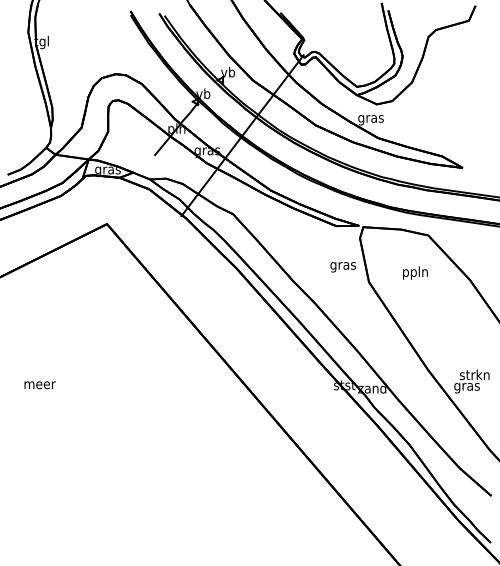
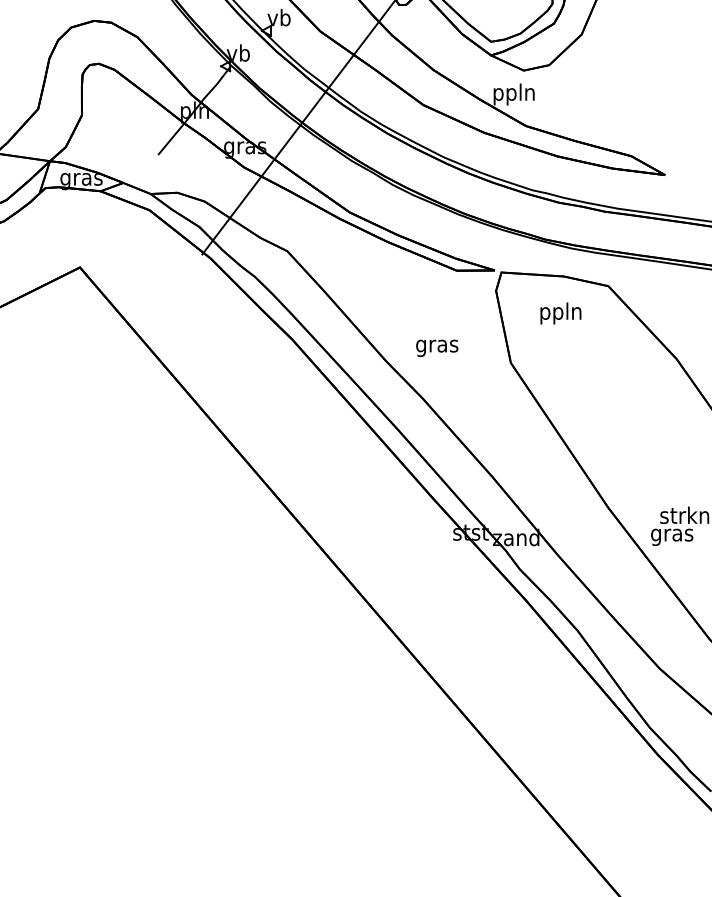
text: (370, 118) -> (513, 93), gras -> ppln
text: (342, 267) -> (436, 348), moved
text: (415, 272) -> (561, 312), moved

